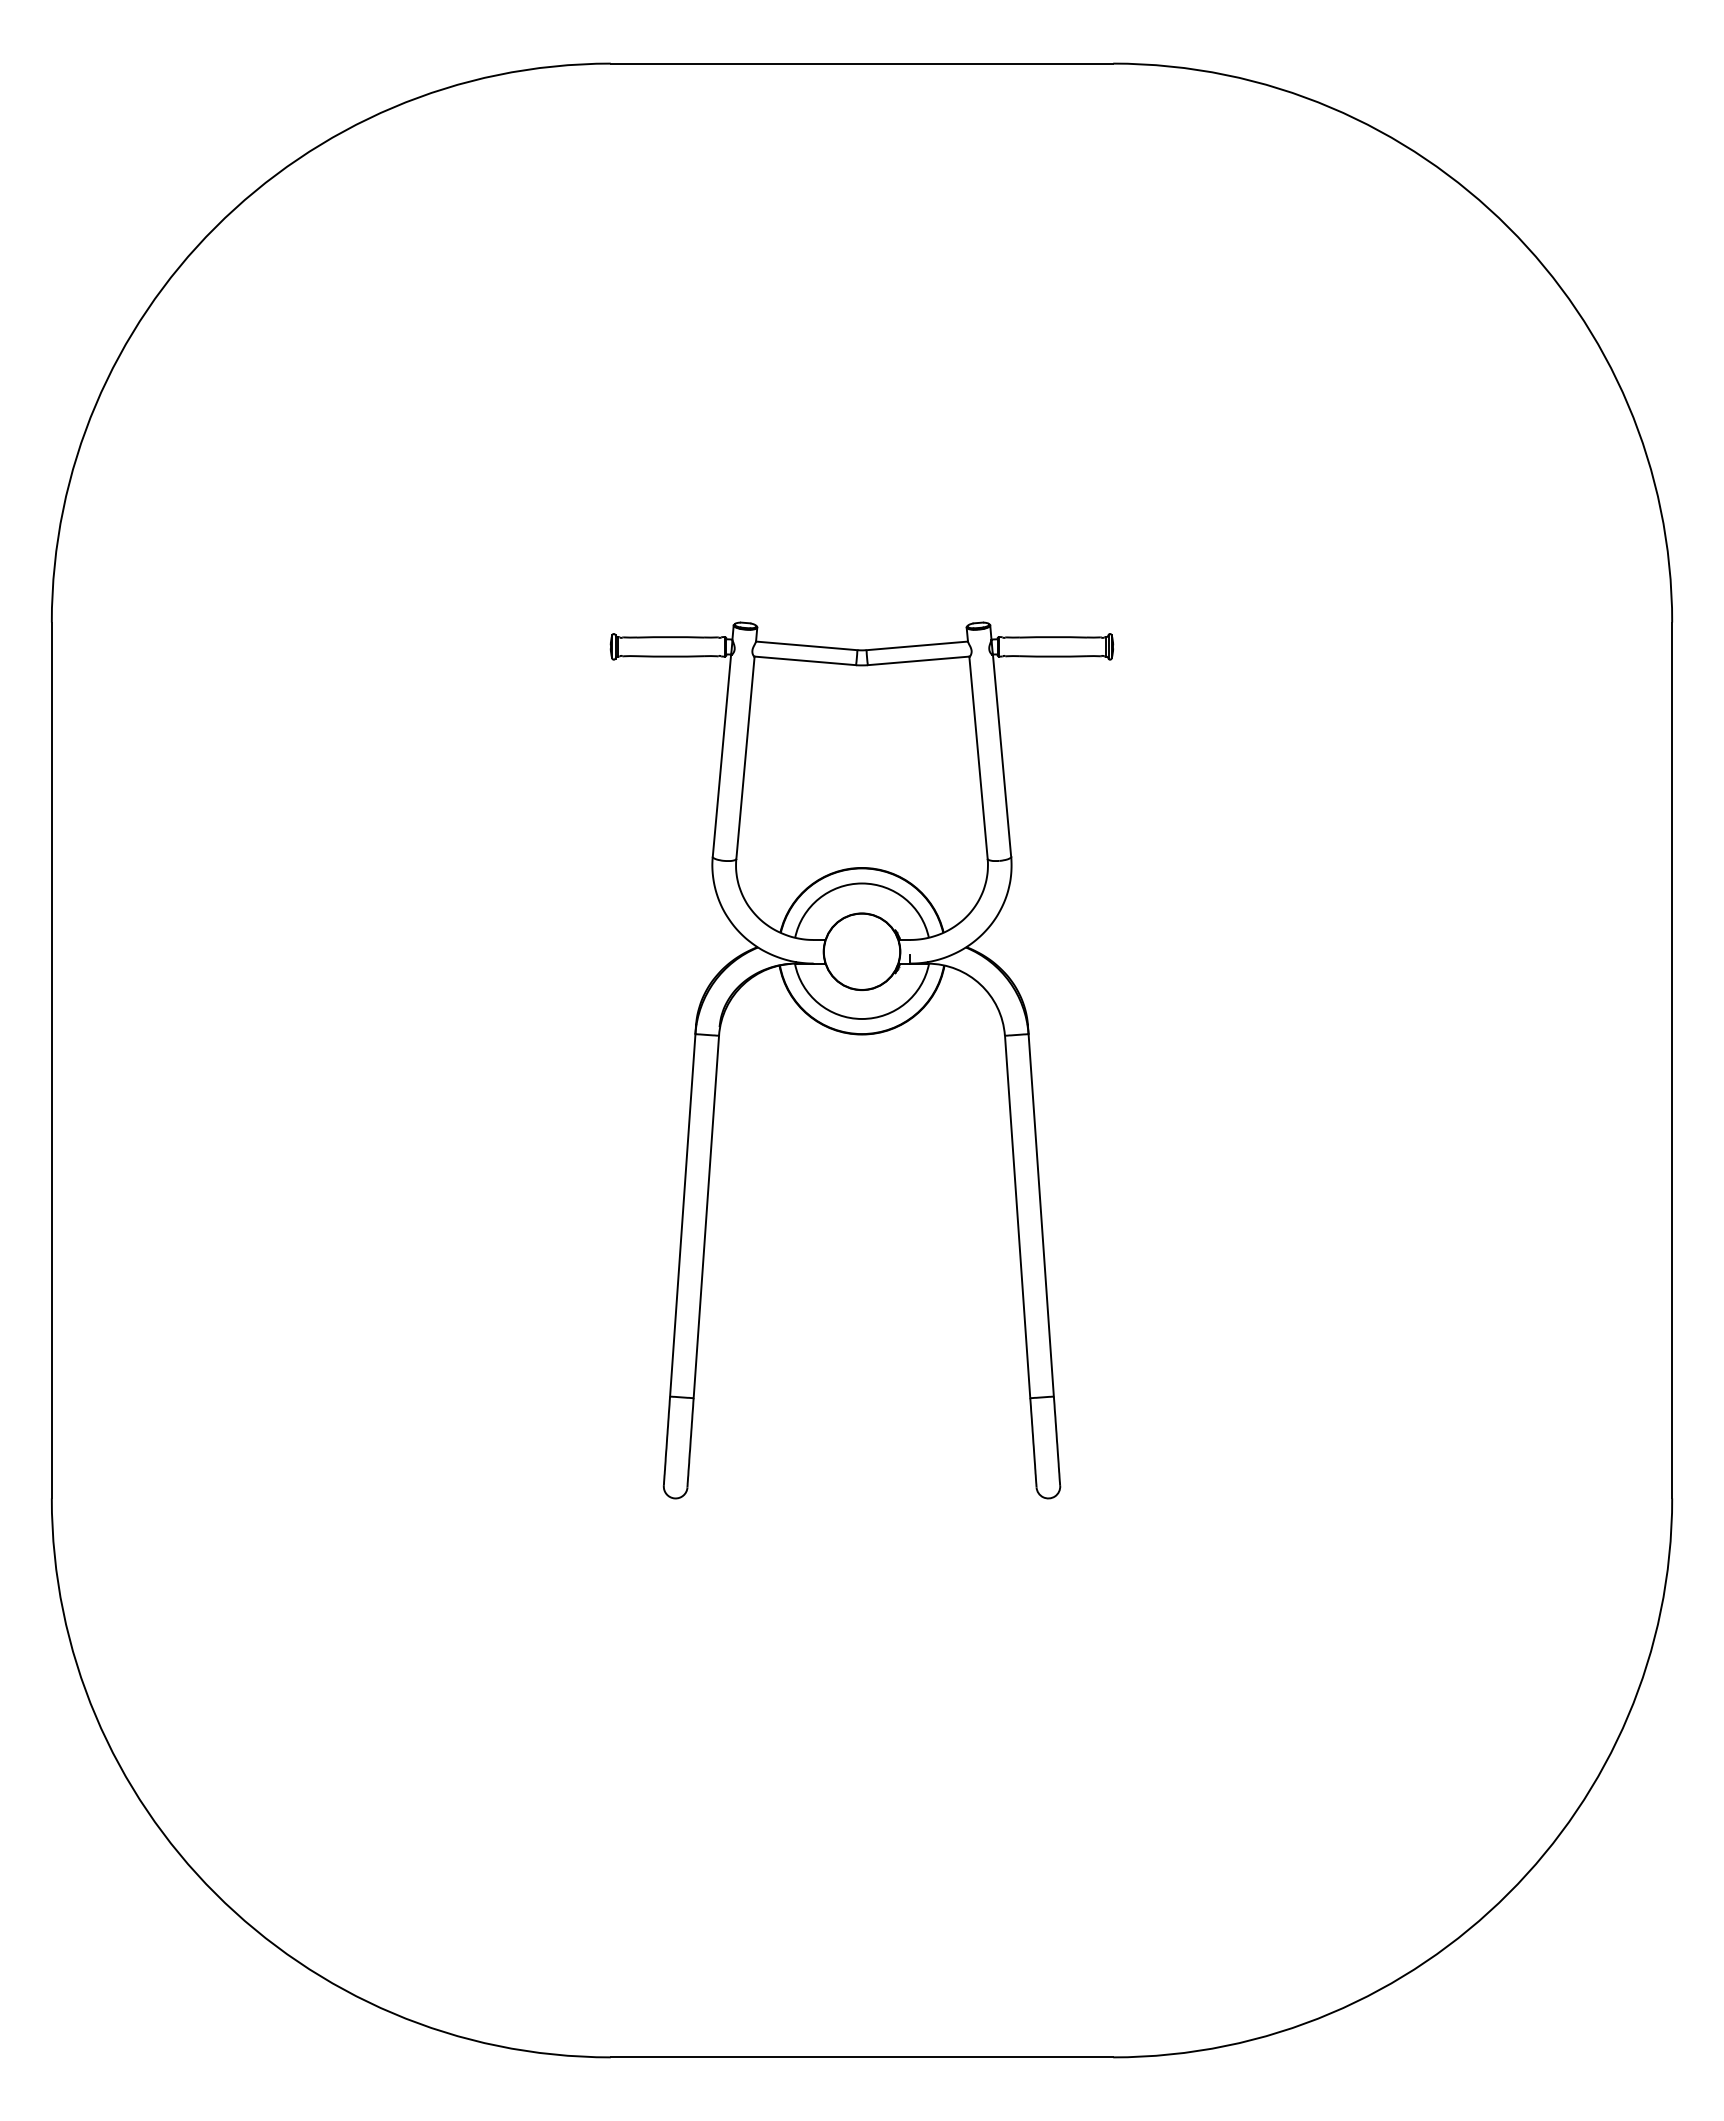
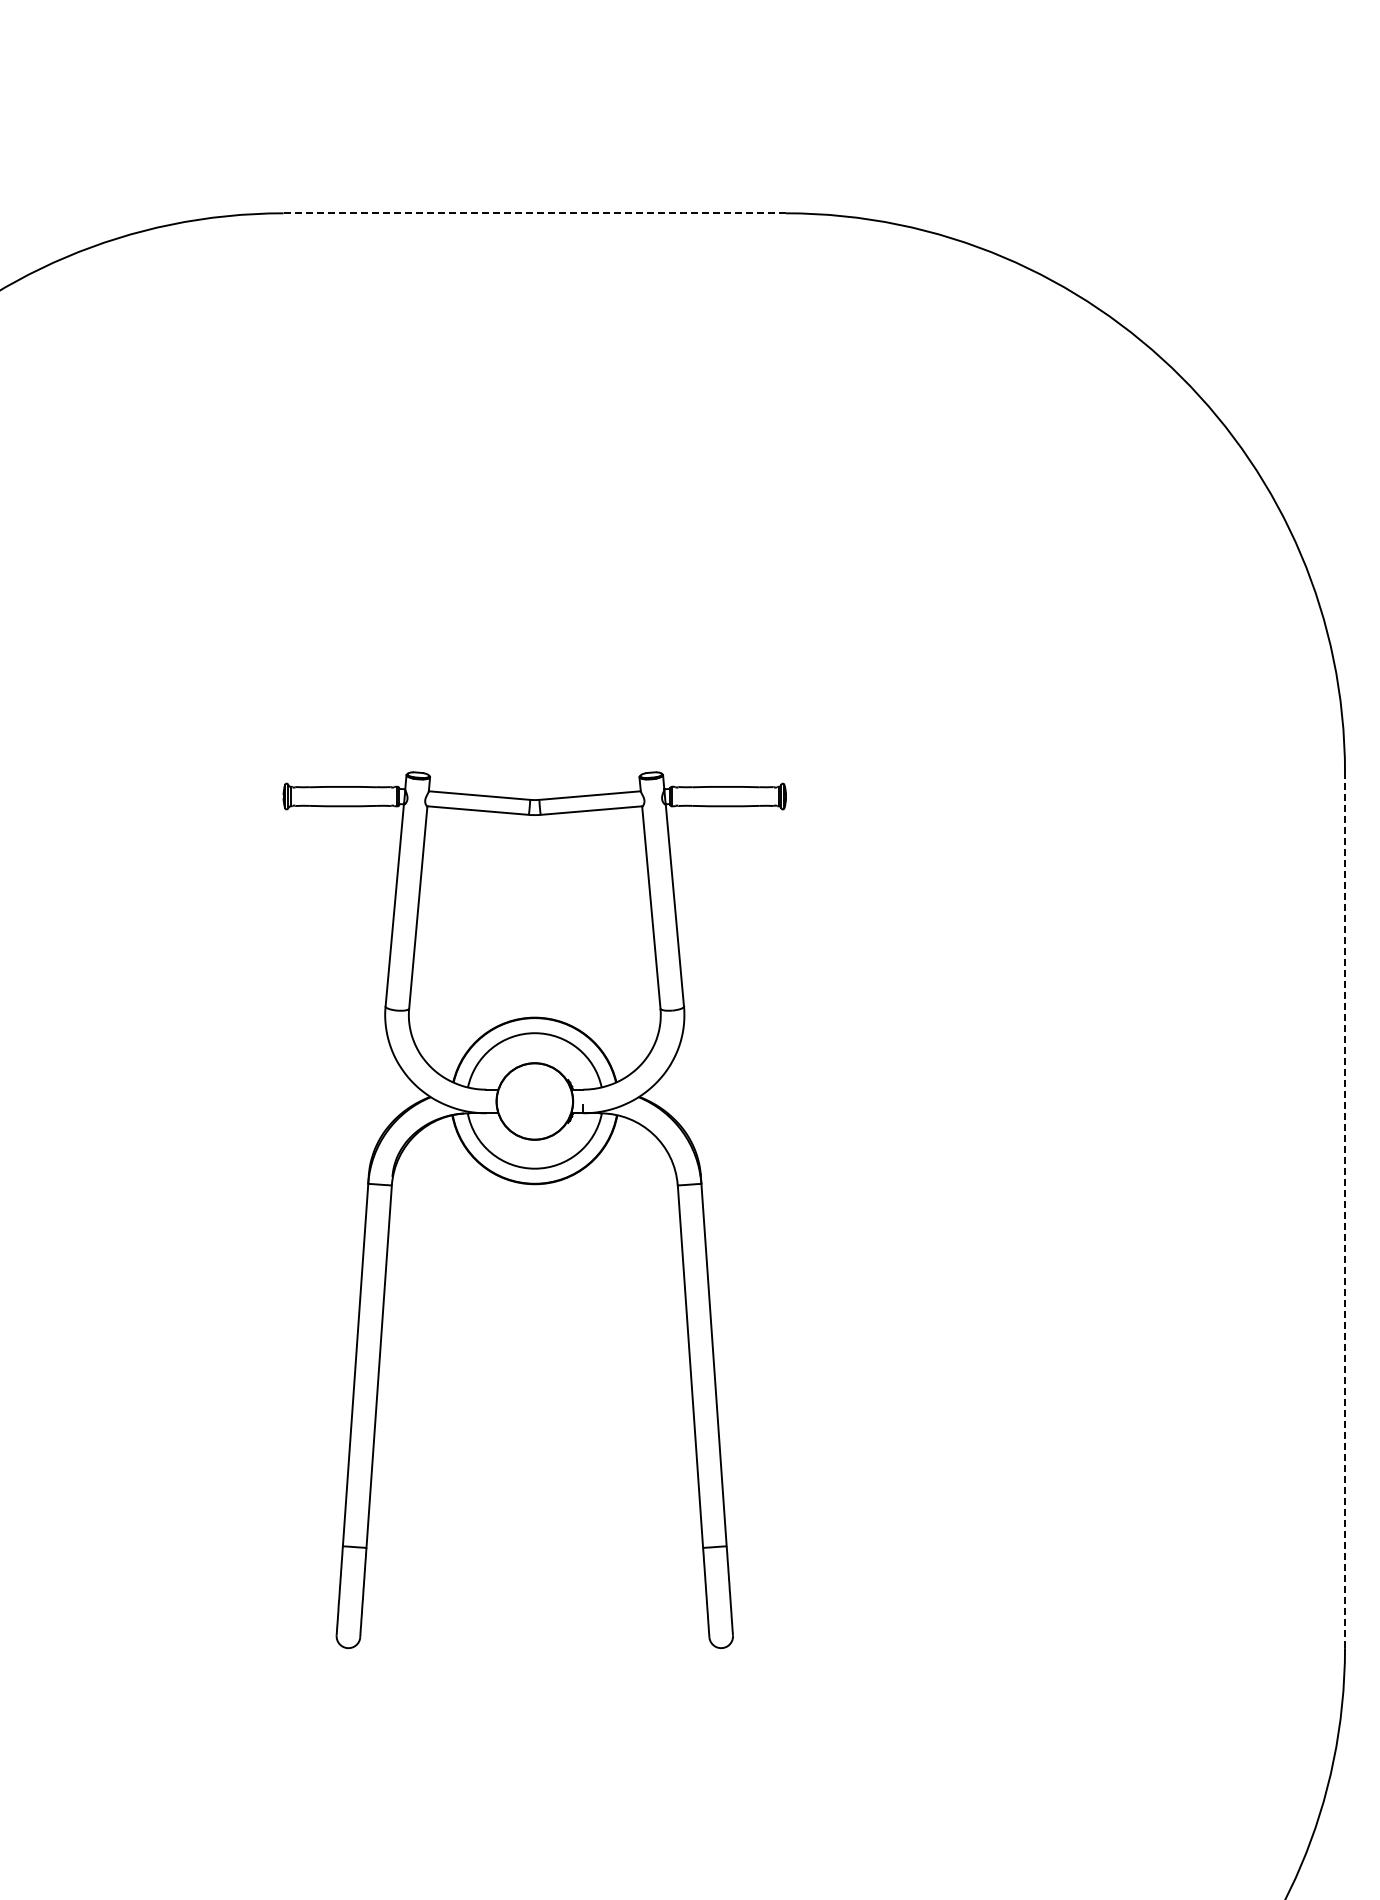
line: (862, 63) -> (535, 213), solid -> dashed
line: (1672, 1060) -> (1345, 1210), solid -> dashed

